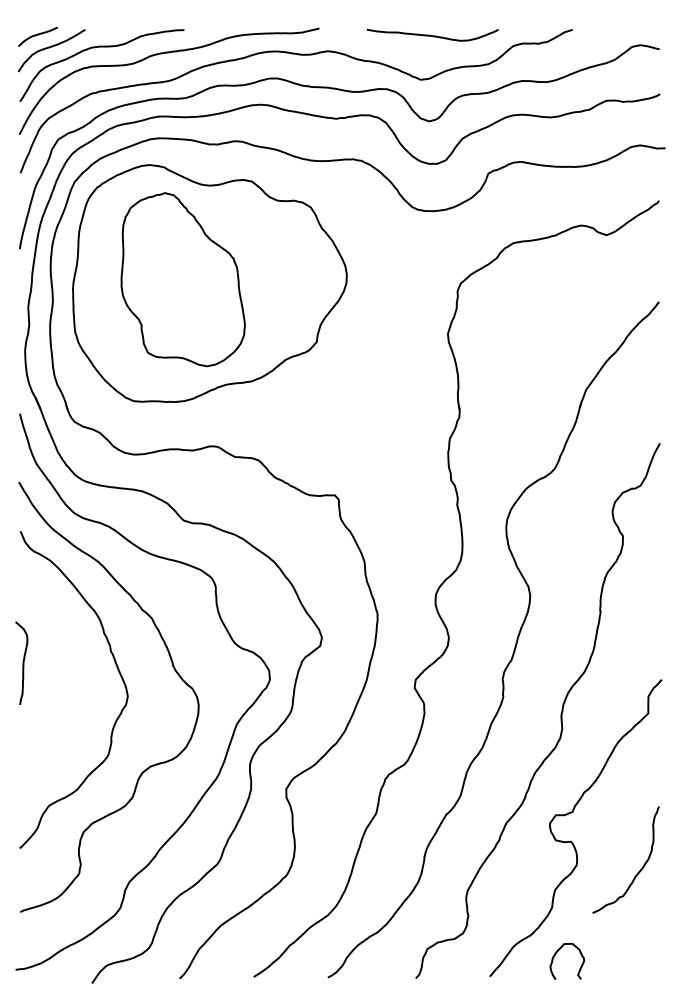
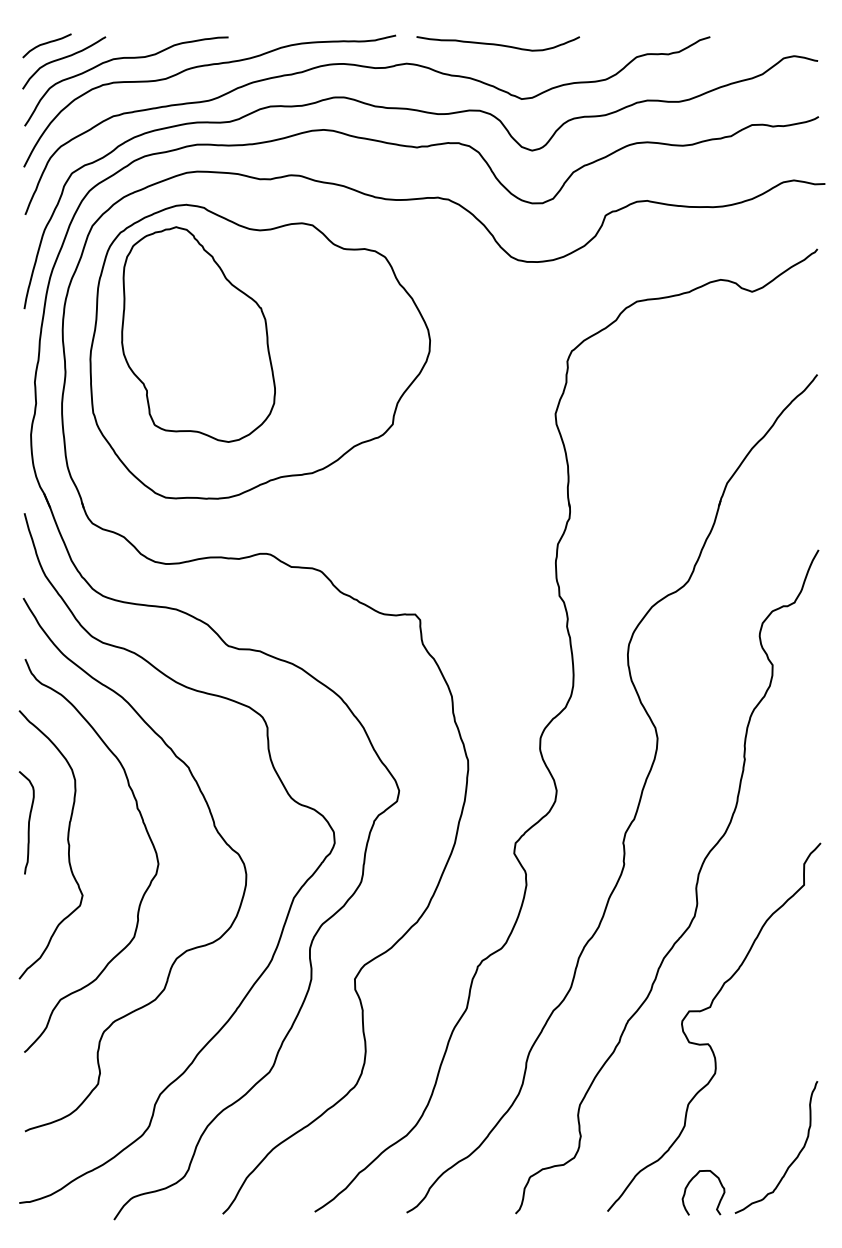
curve: (432, 35) -> (497, 44), moved
part: (182, 279) -> (197, 334), moved
curve: (54, 680) -> (67, 844), added
curve: (638, 871) -> (791, 1161), moved

